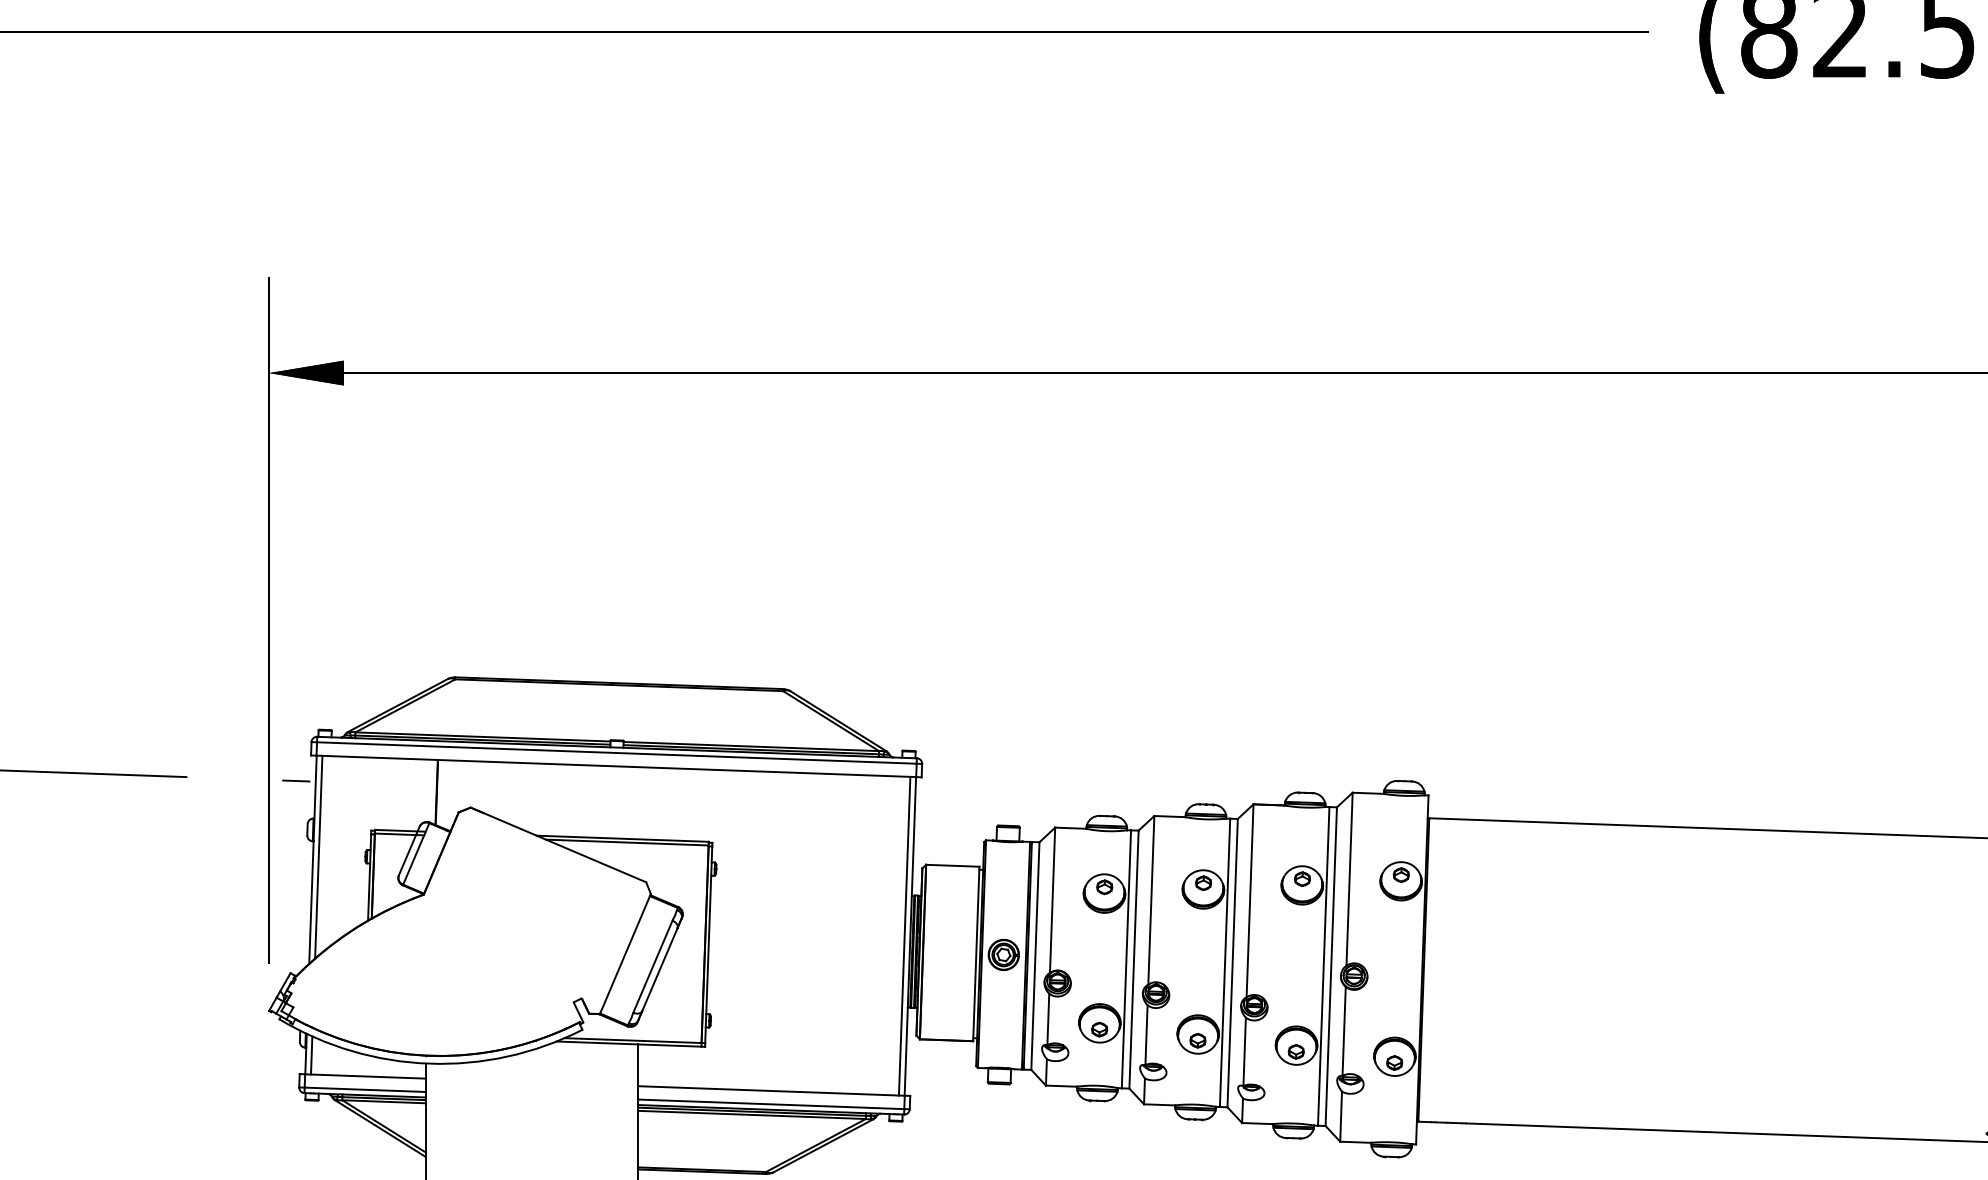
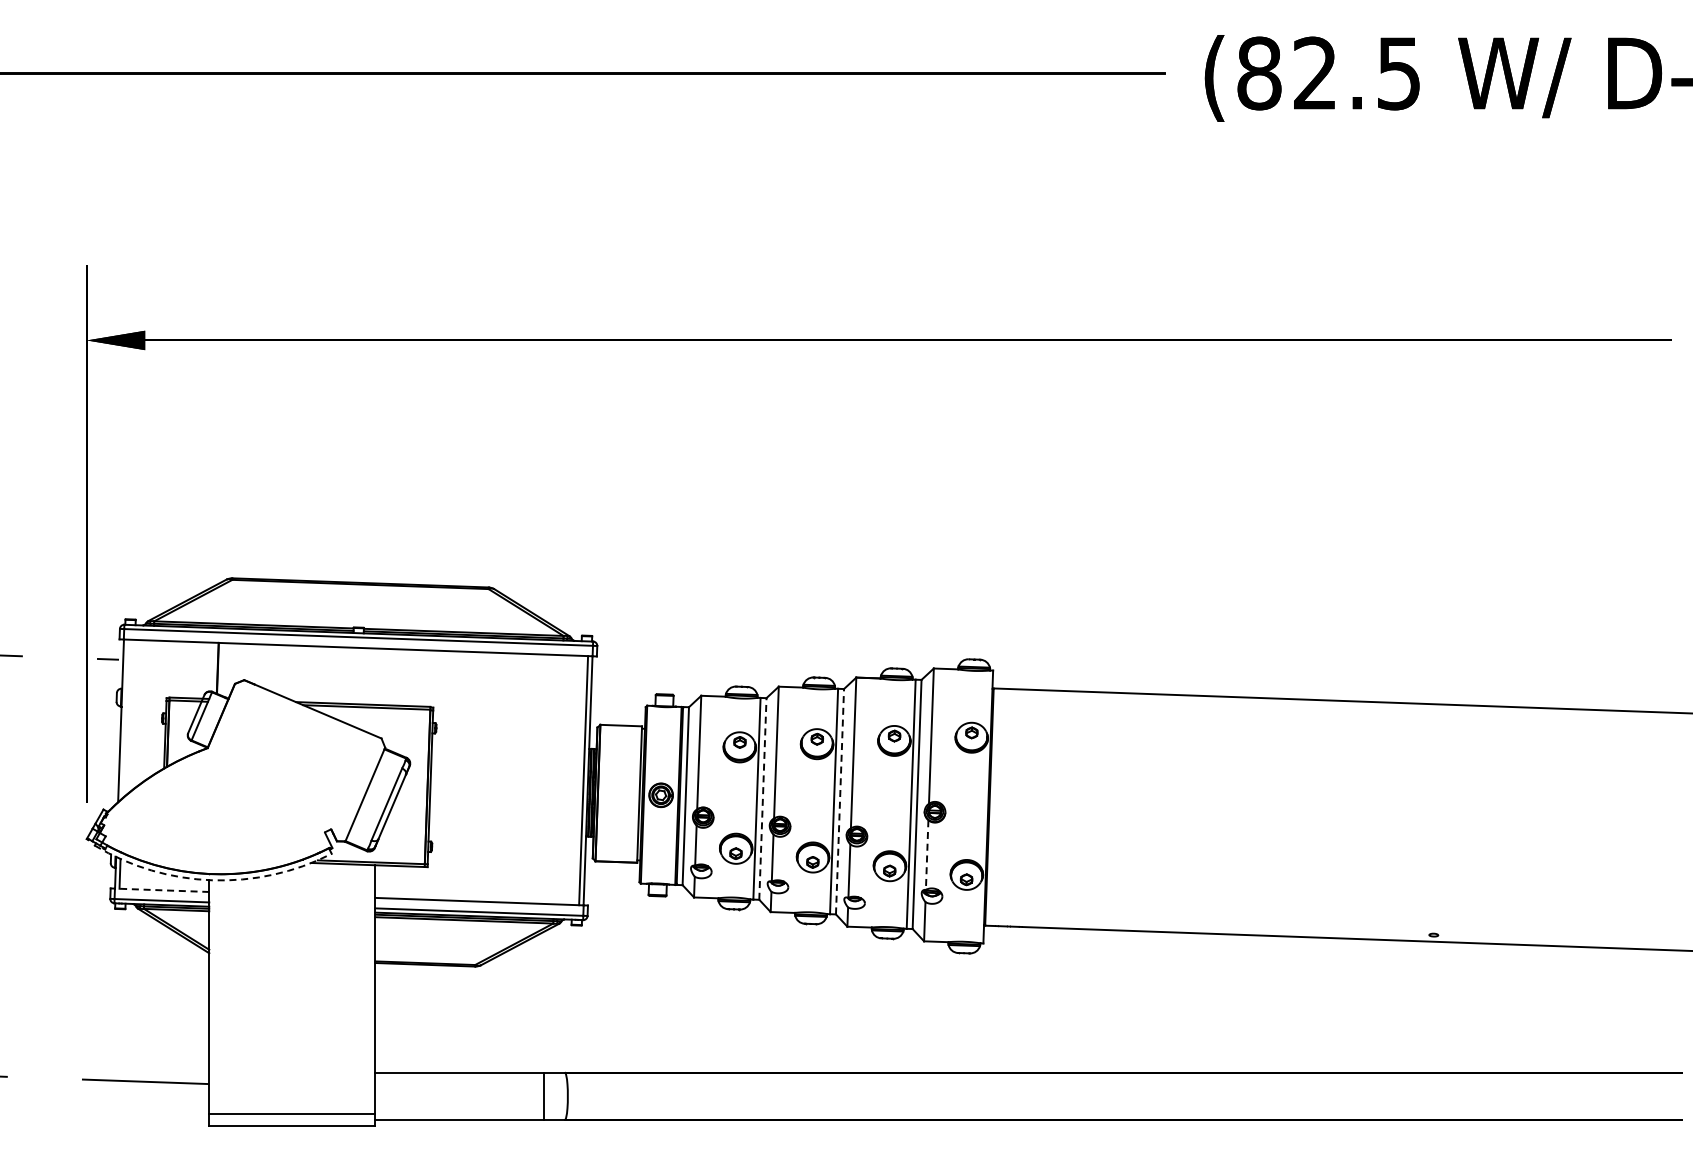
line: (318, 856) -> (125, 718), removed
line: (1133, 959) -> (762, 798), solid -> dashed
line: (1233, 962) -> (840, 801), solid -> dashed
line: (1344, 1031) -> (927, 855), solid -> dashed
arc: (429, 1063) -> (212, 880), solid -> dashed
line: (364, 1076) -> (161, 890), solid -> dashed

